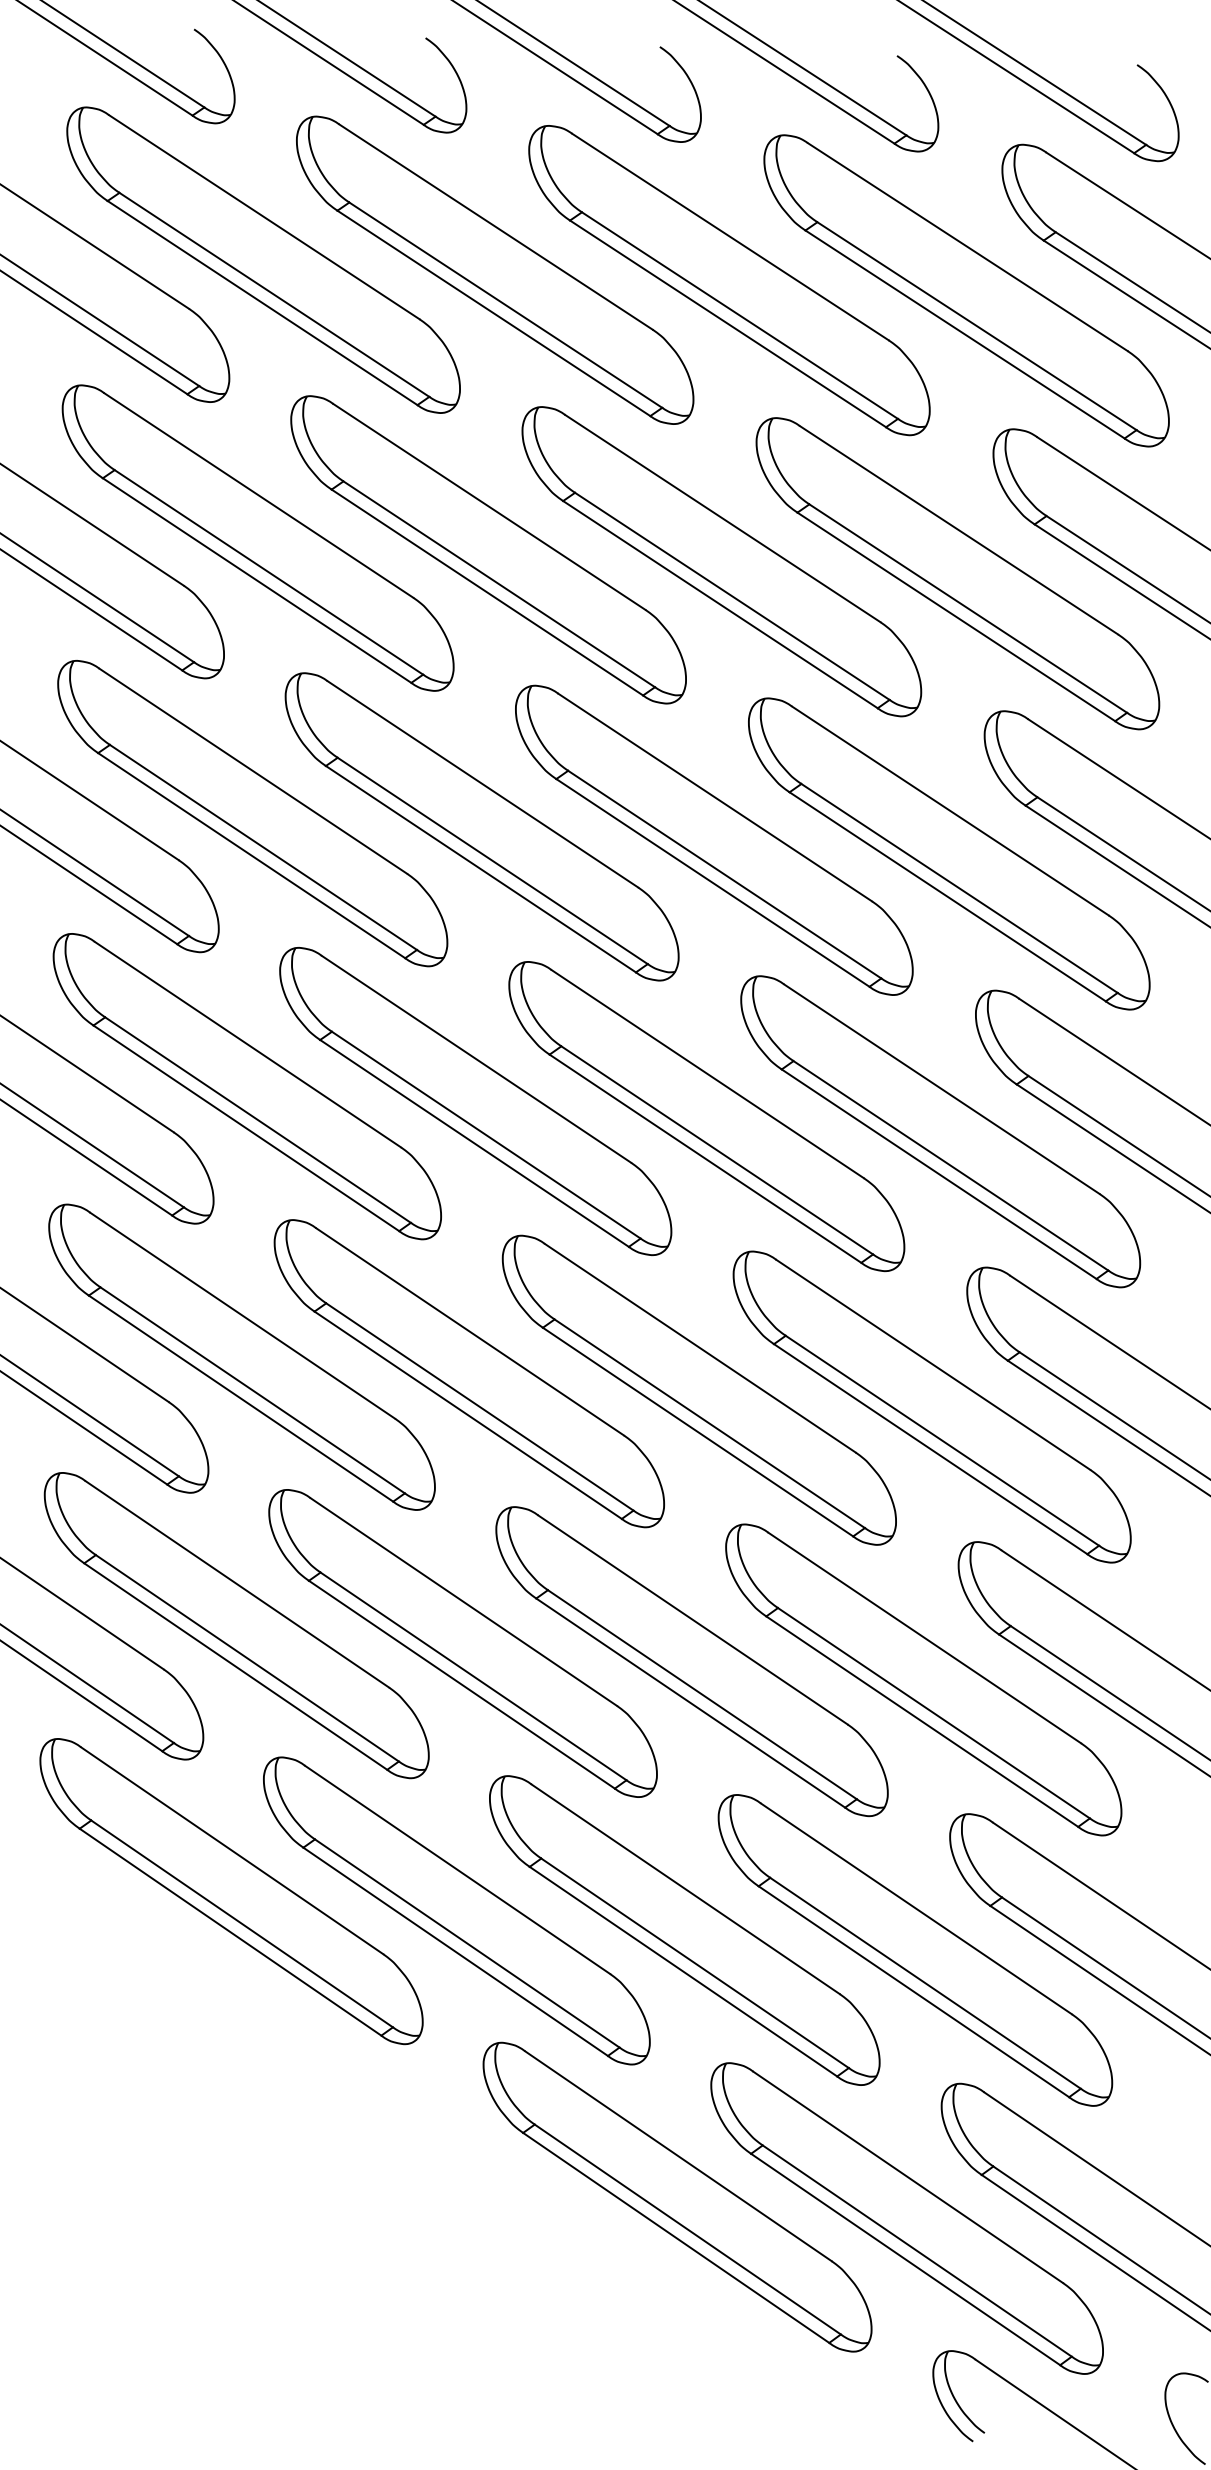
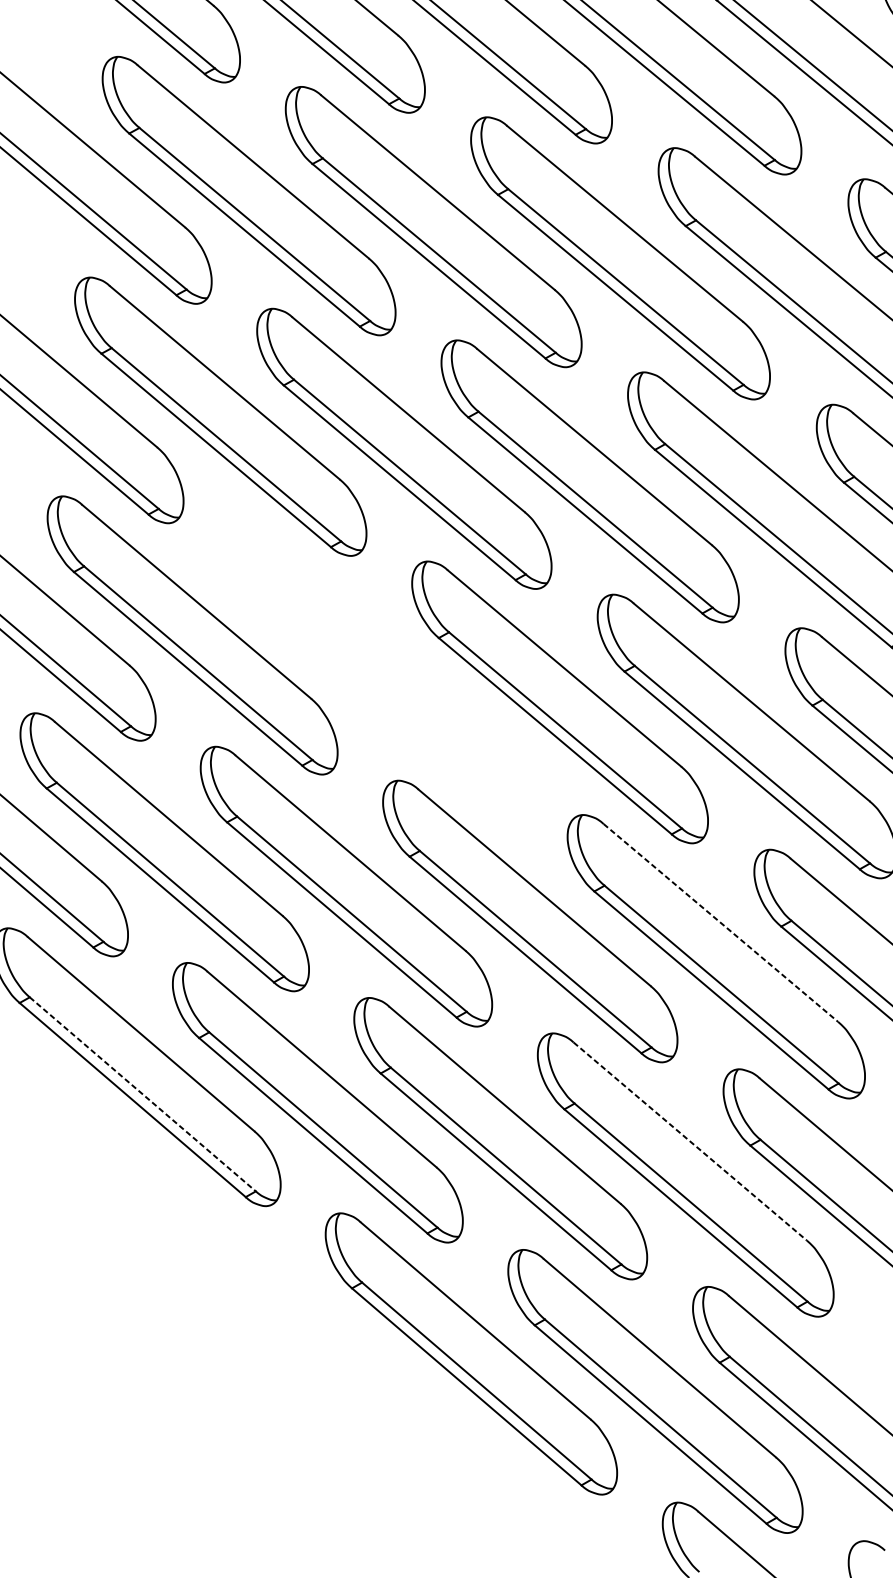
part: (468, 1373) -> (374, 668), removed
line: (925, 1638) -> (721, 923), solid -> dashed
line: (916, 1908) -> (690, 1141), solid -> dashed
line: (242, 1923) -> (143, 1094), solid -> dashed

